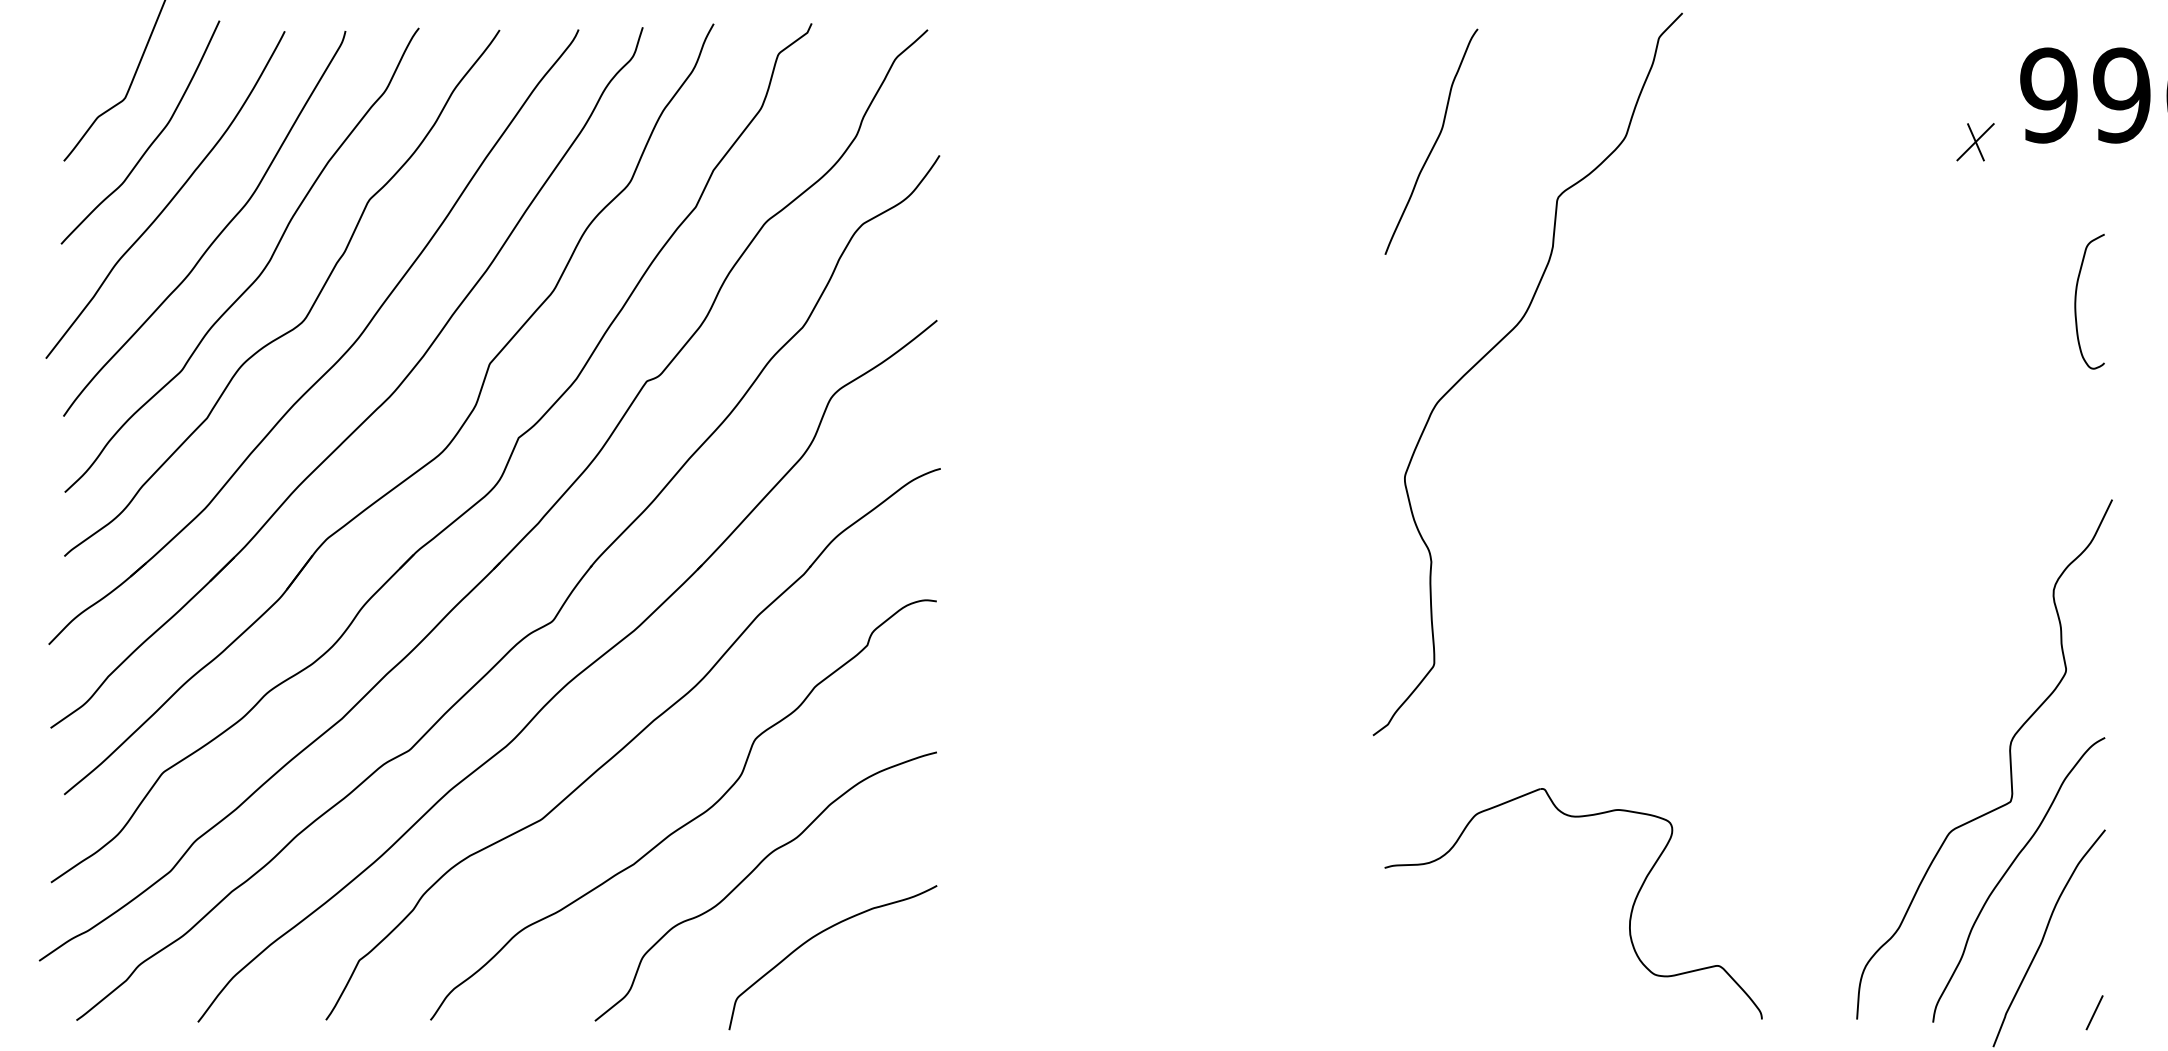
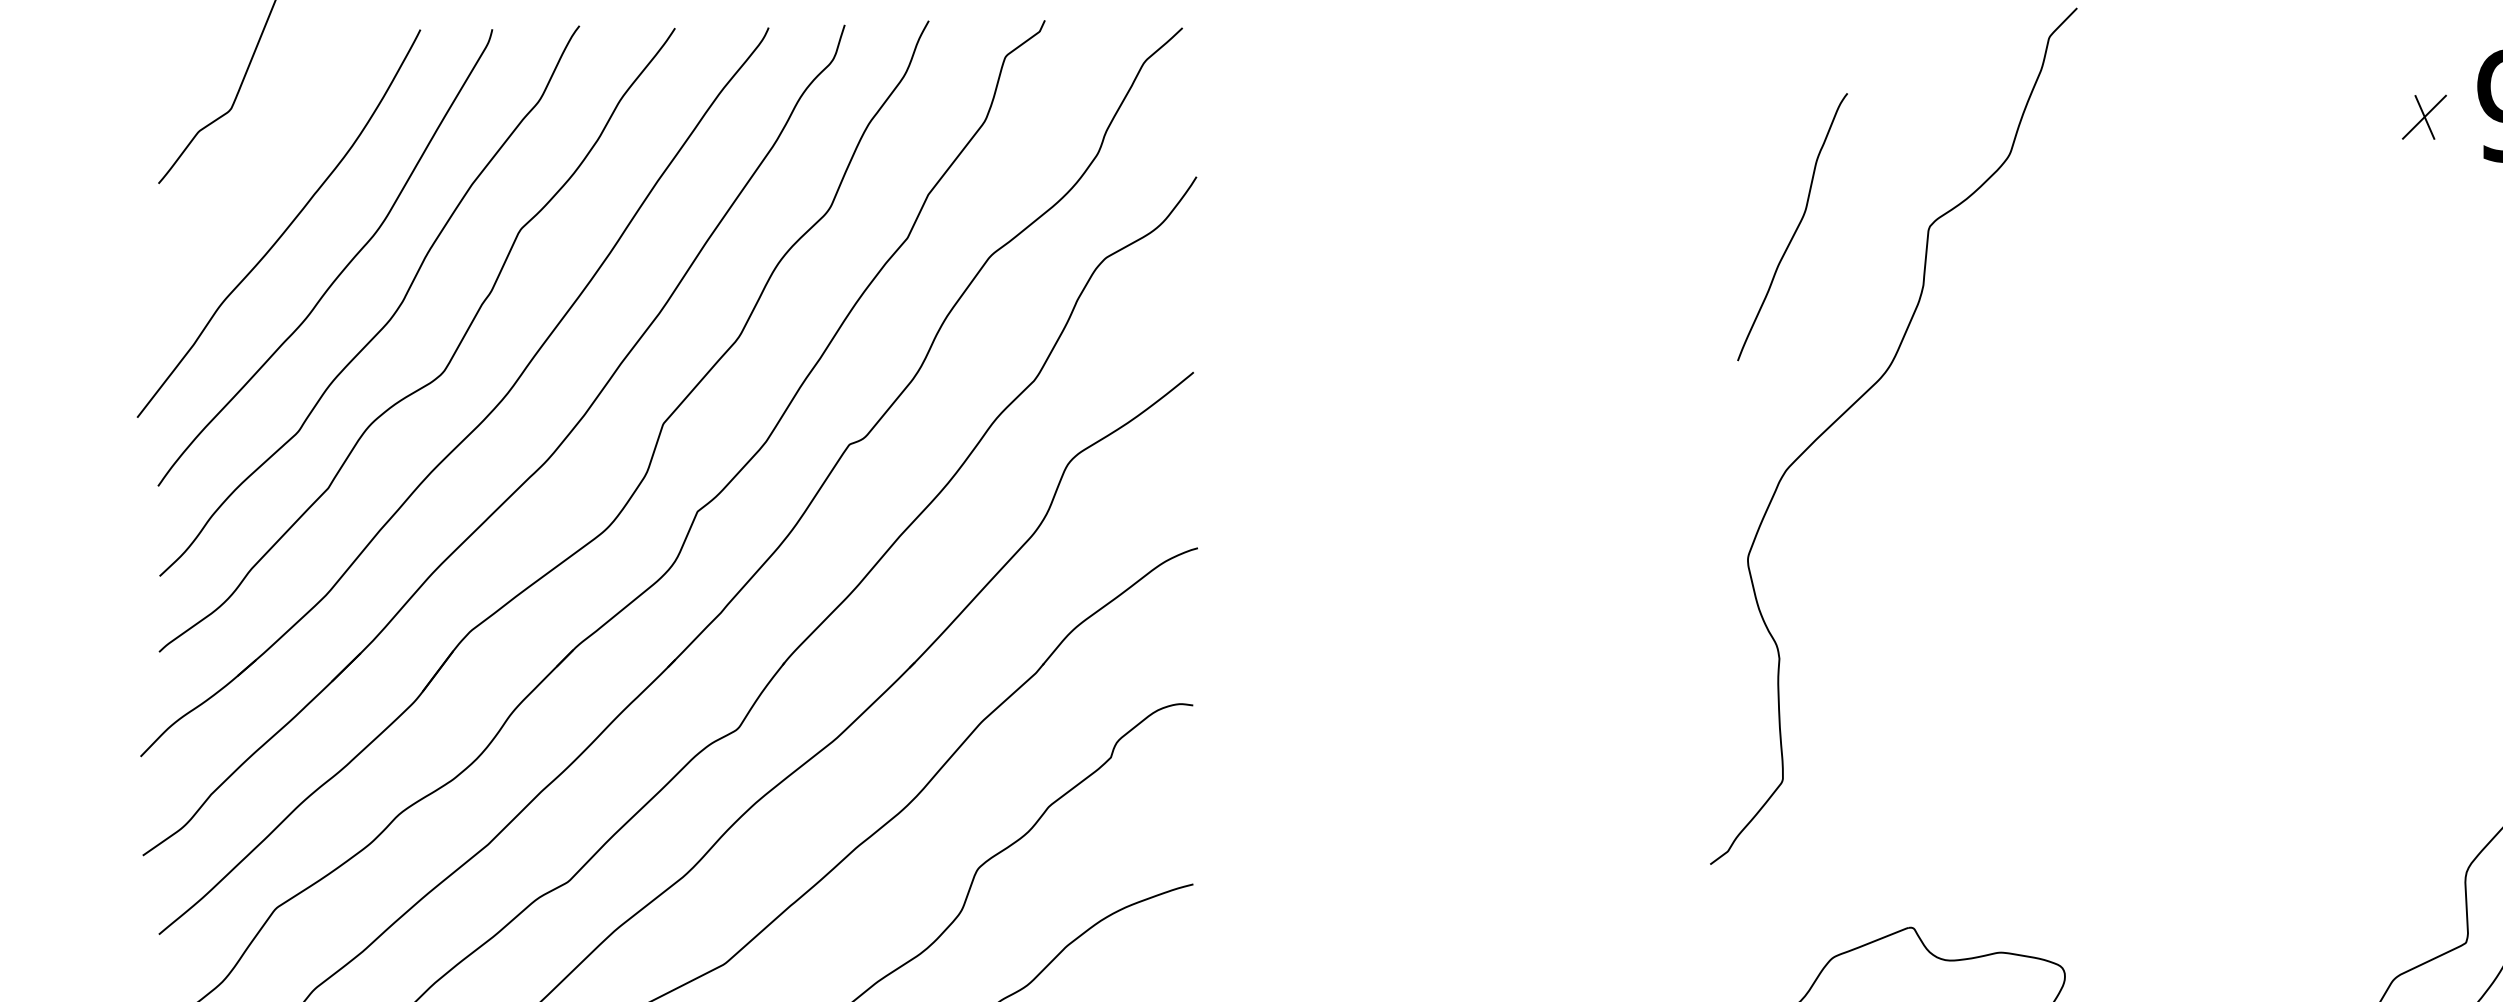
curve: (151, 142) -> (262, 161), removed
curve: (1434, 142) -> (1796, 227), moved
part: (1975, 142) -> (2424, 117), moved

